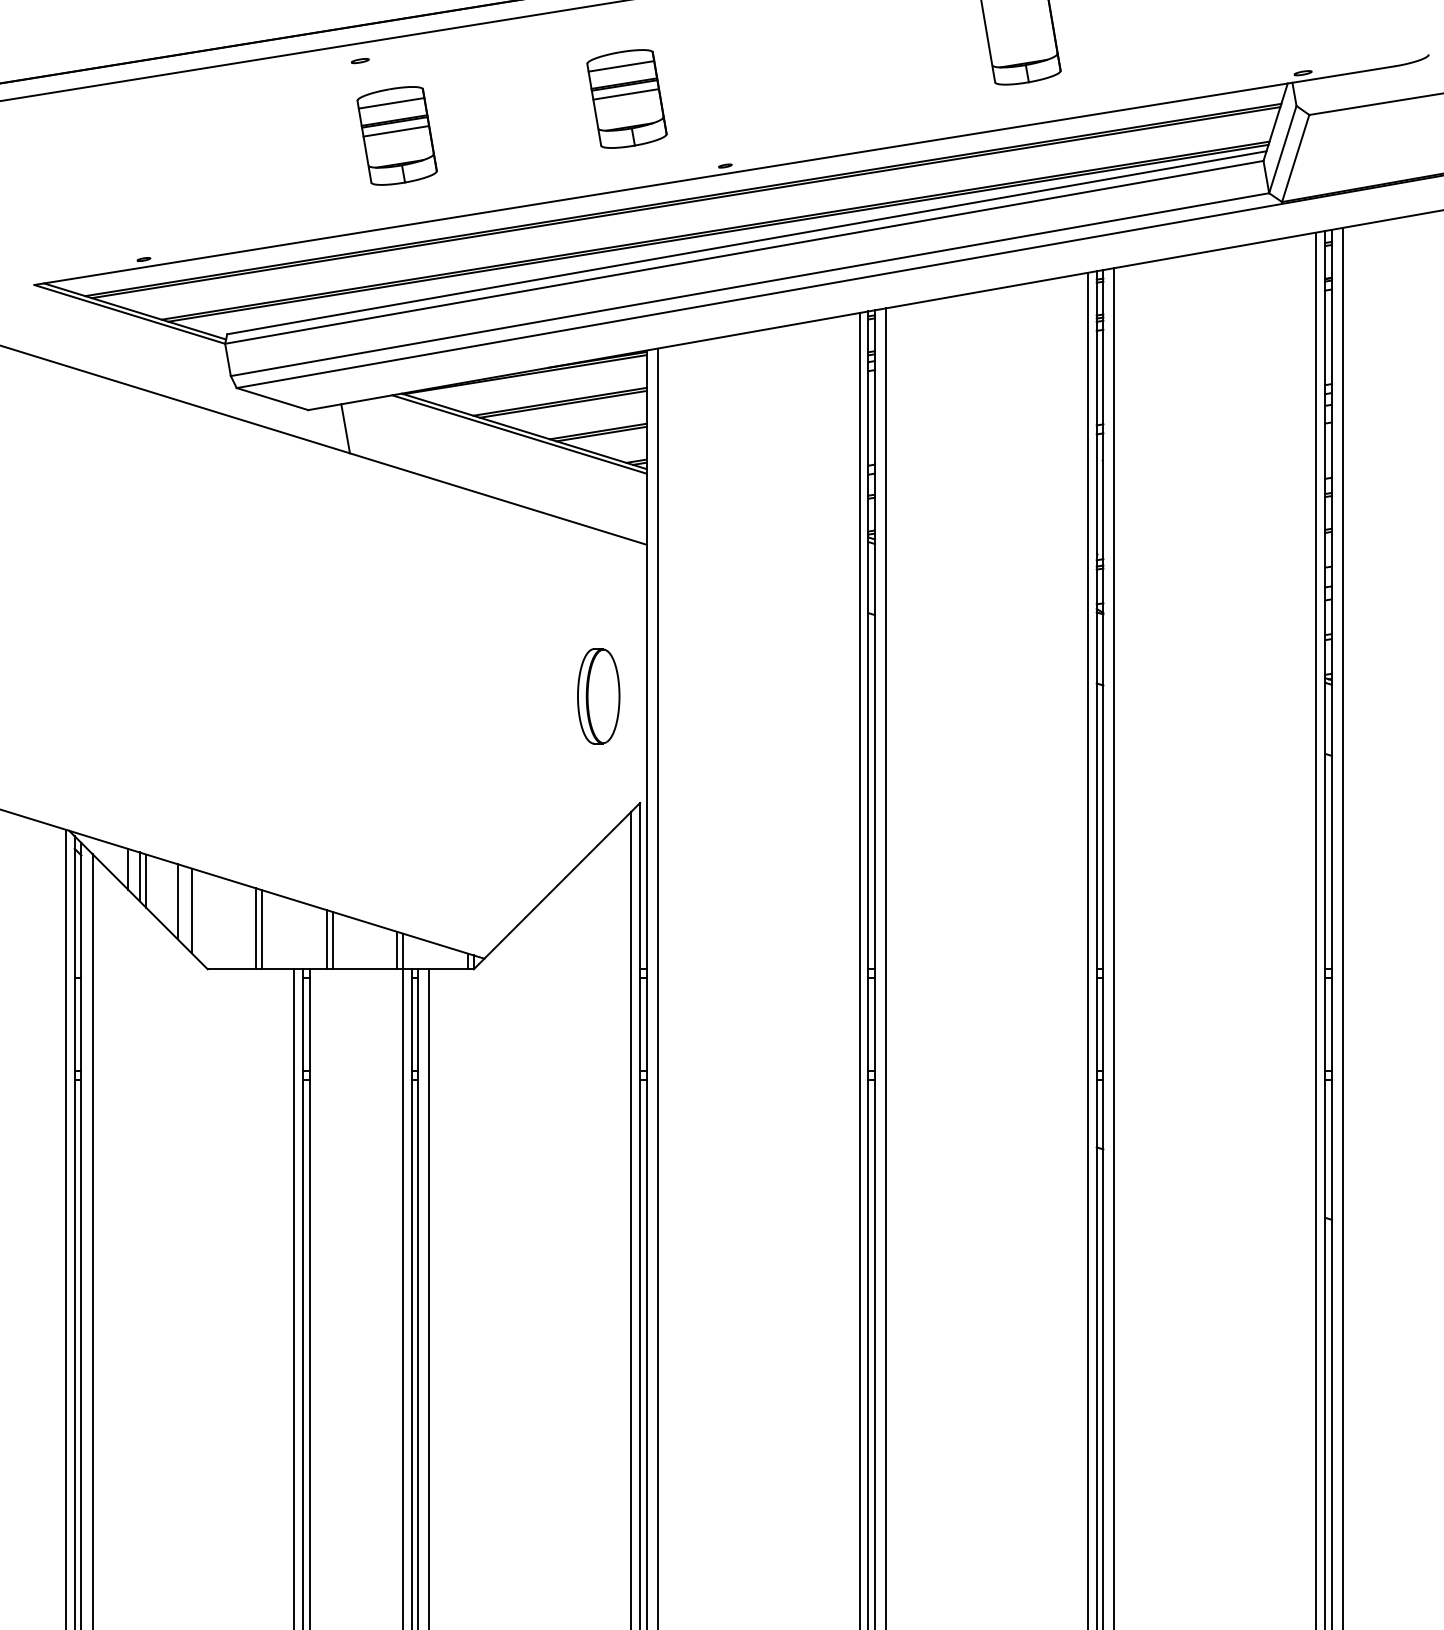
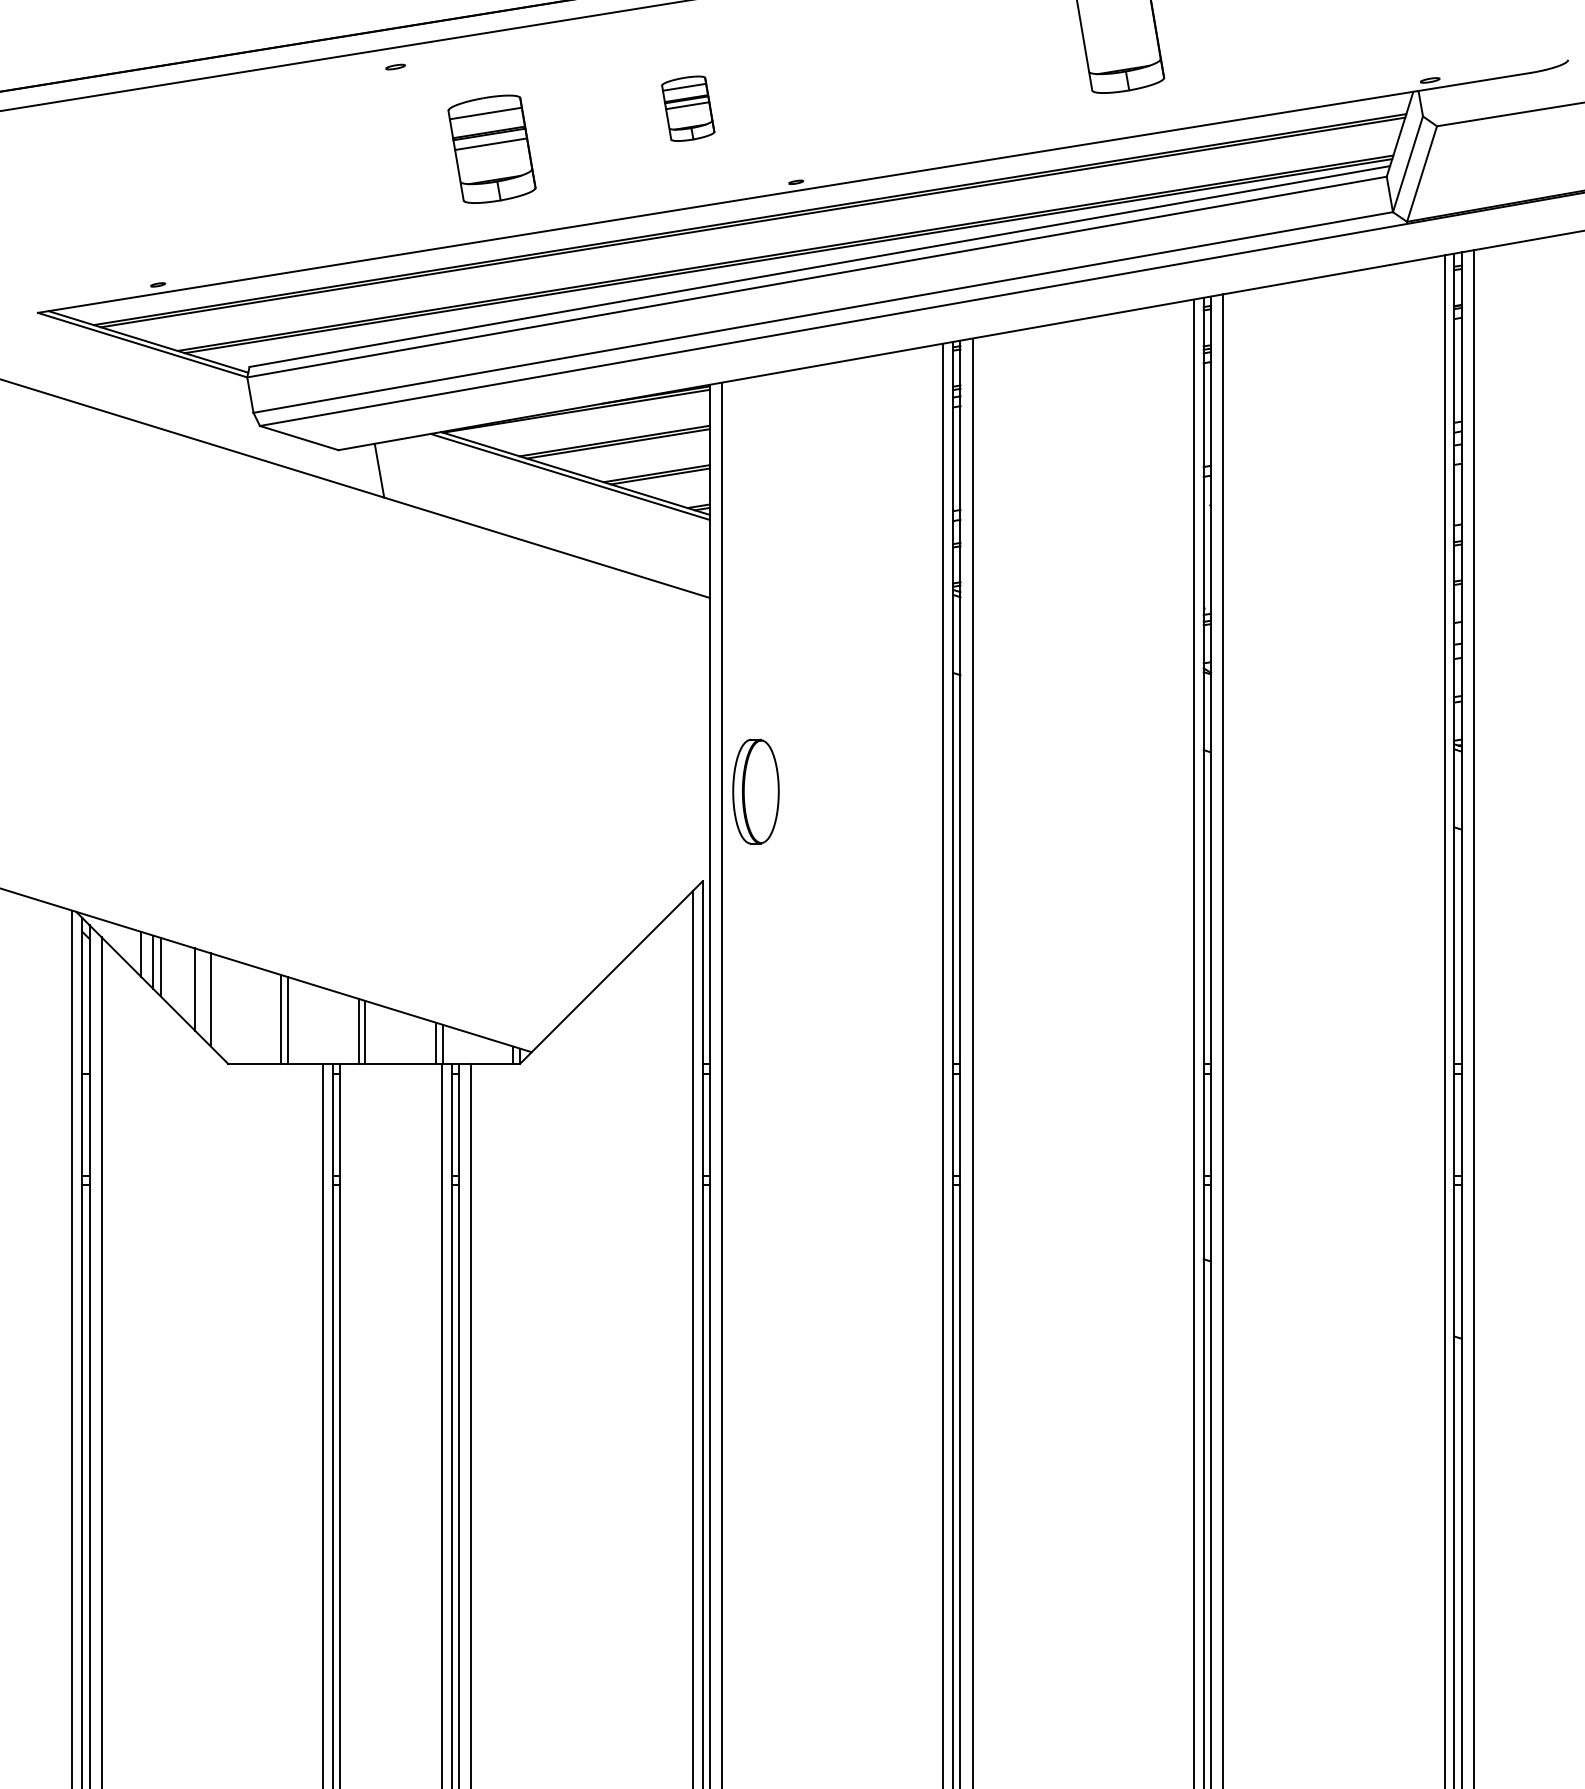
part: (626, 98) -> (687, 108), size x0.6
part: (396, 135) -> (491, 148), moved
part: (598, 696) -> (755, 791), moved

